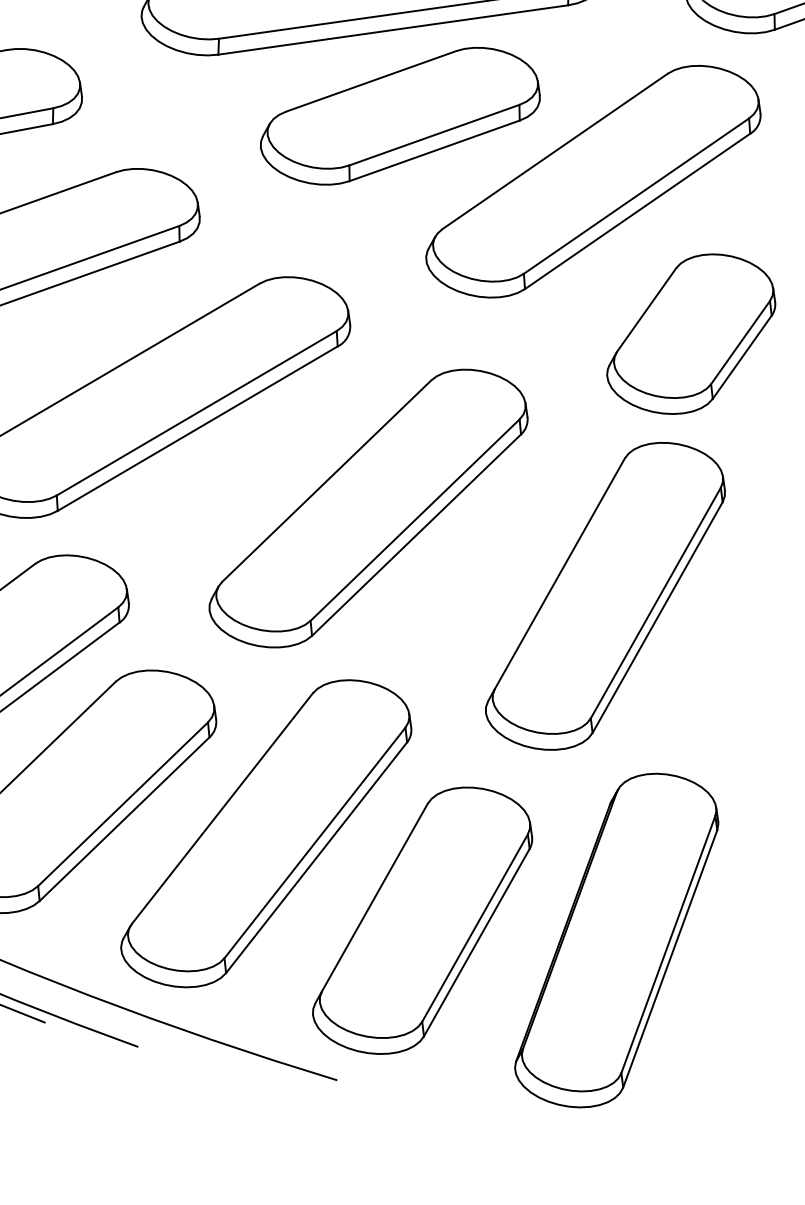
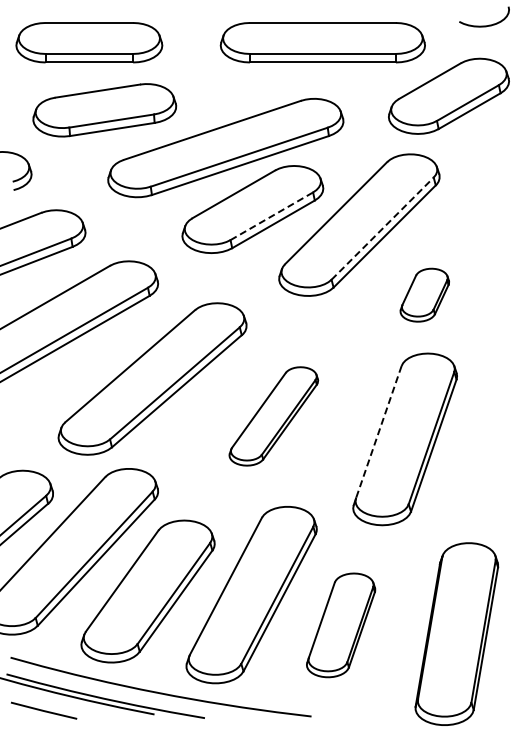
line: (433, 135) -> (271, 216), solid -> dashed
line: (638, 196) -> (383, 228), solid -> dashed
part: (691, 334) -> (424, 295), size x0.6
part: (369, 508) -> (273, 416), size x0.6
line: (559, 574) -> (378, 432), solid -> dashed
part: (422, 920) -> (340, 625), size x0.7
part: (617, 939) -> (456, 633), moved

